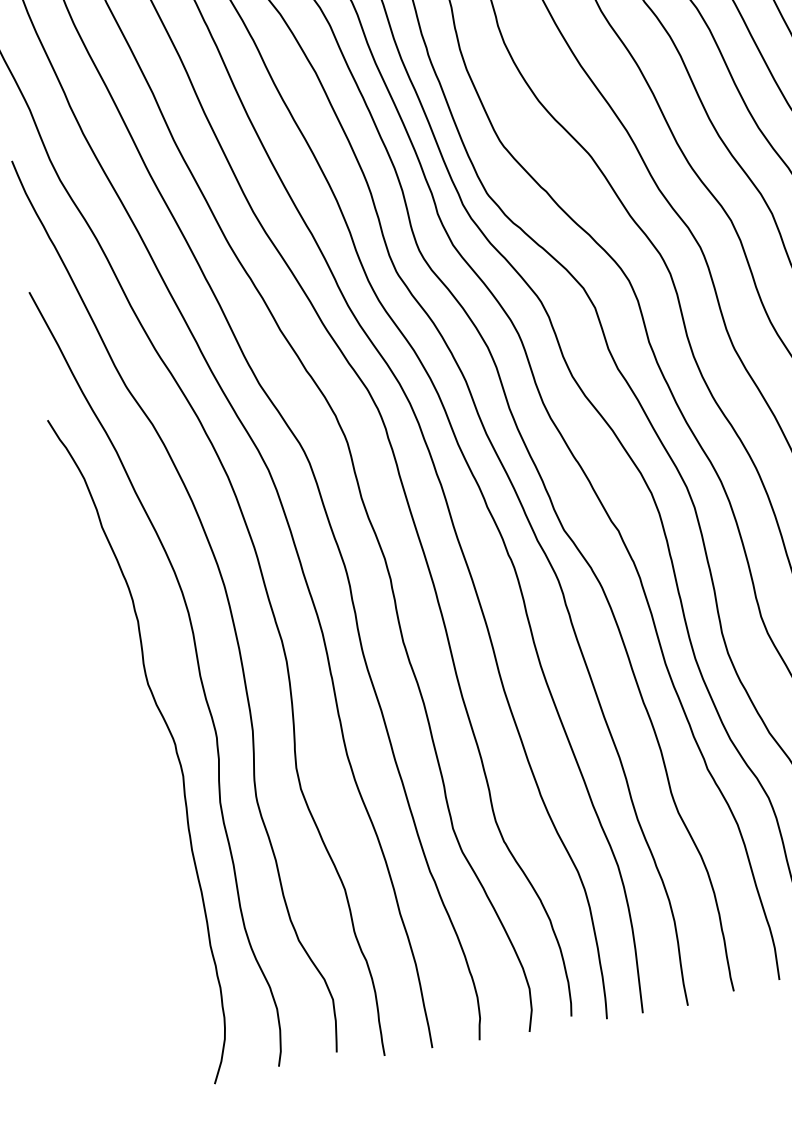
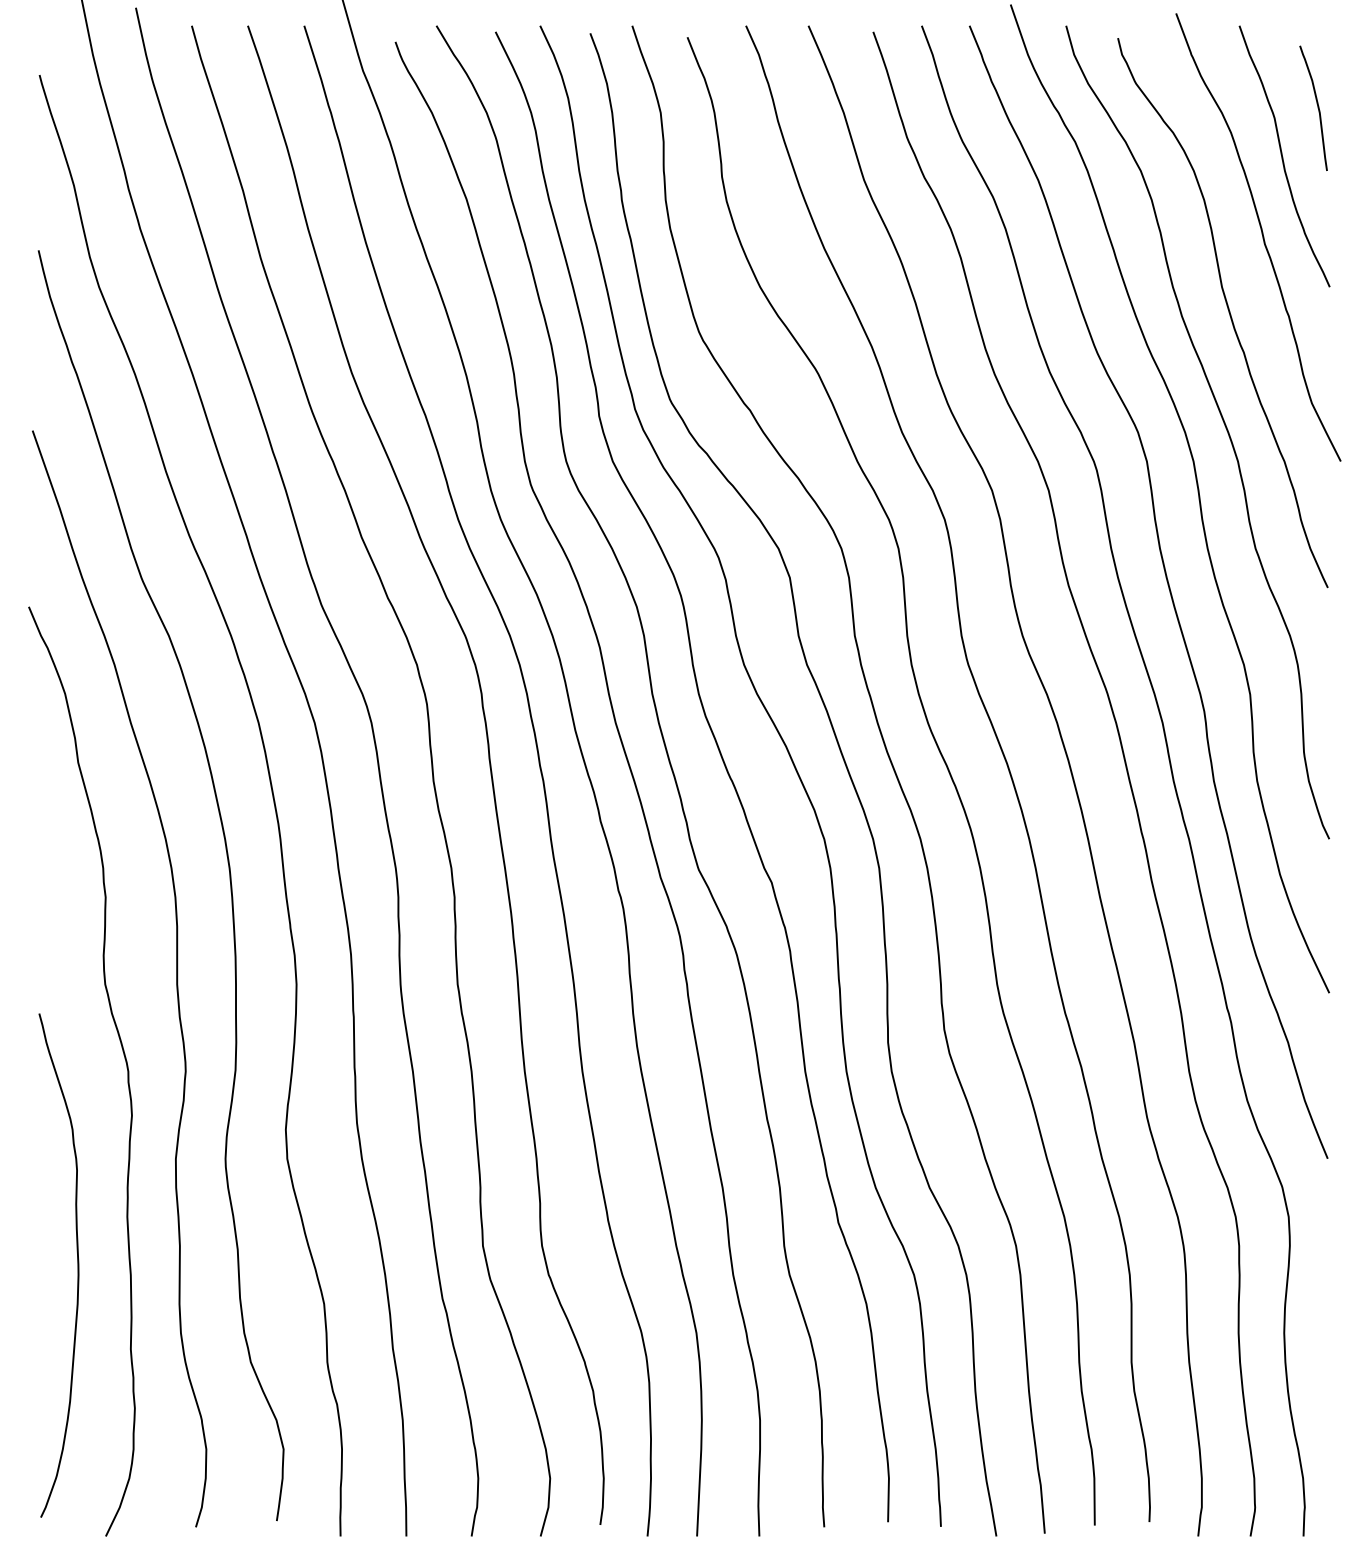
curve: (161, 891) -> (77, 1265), added

